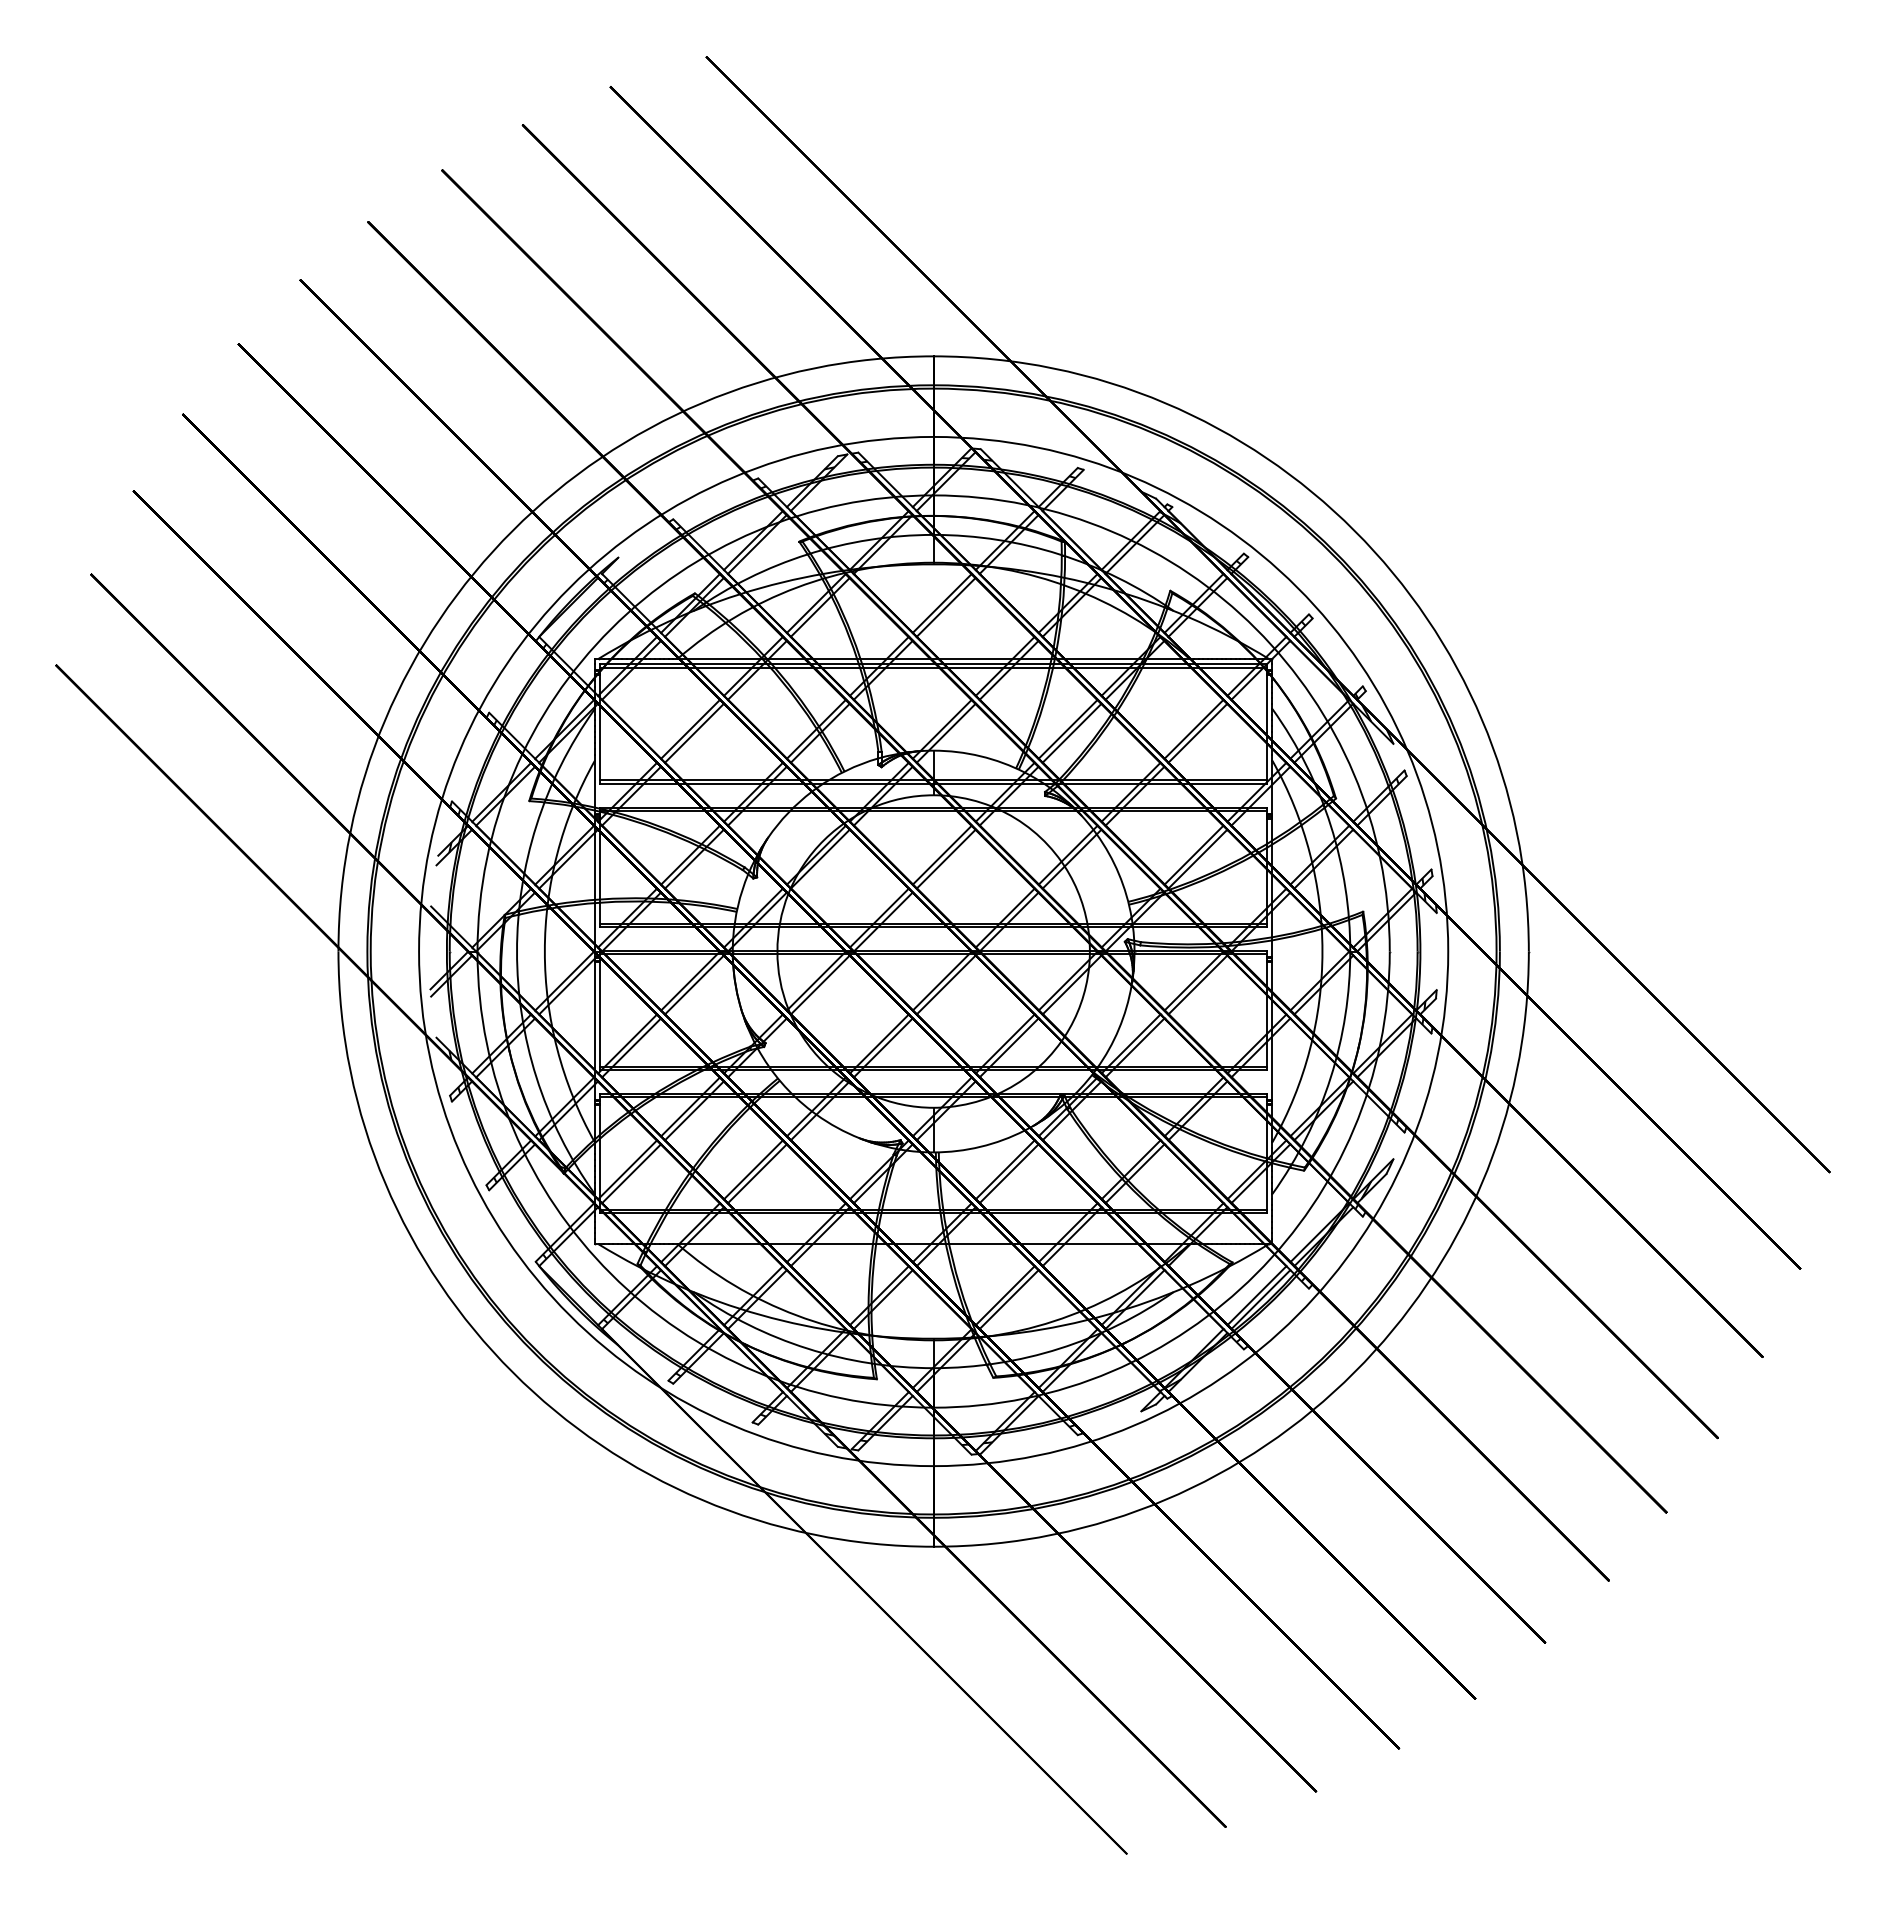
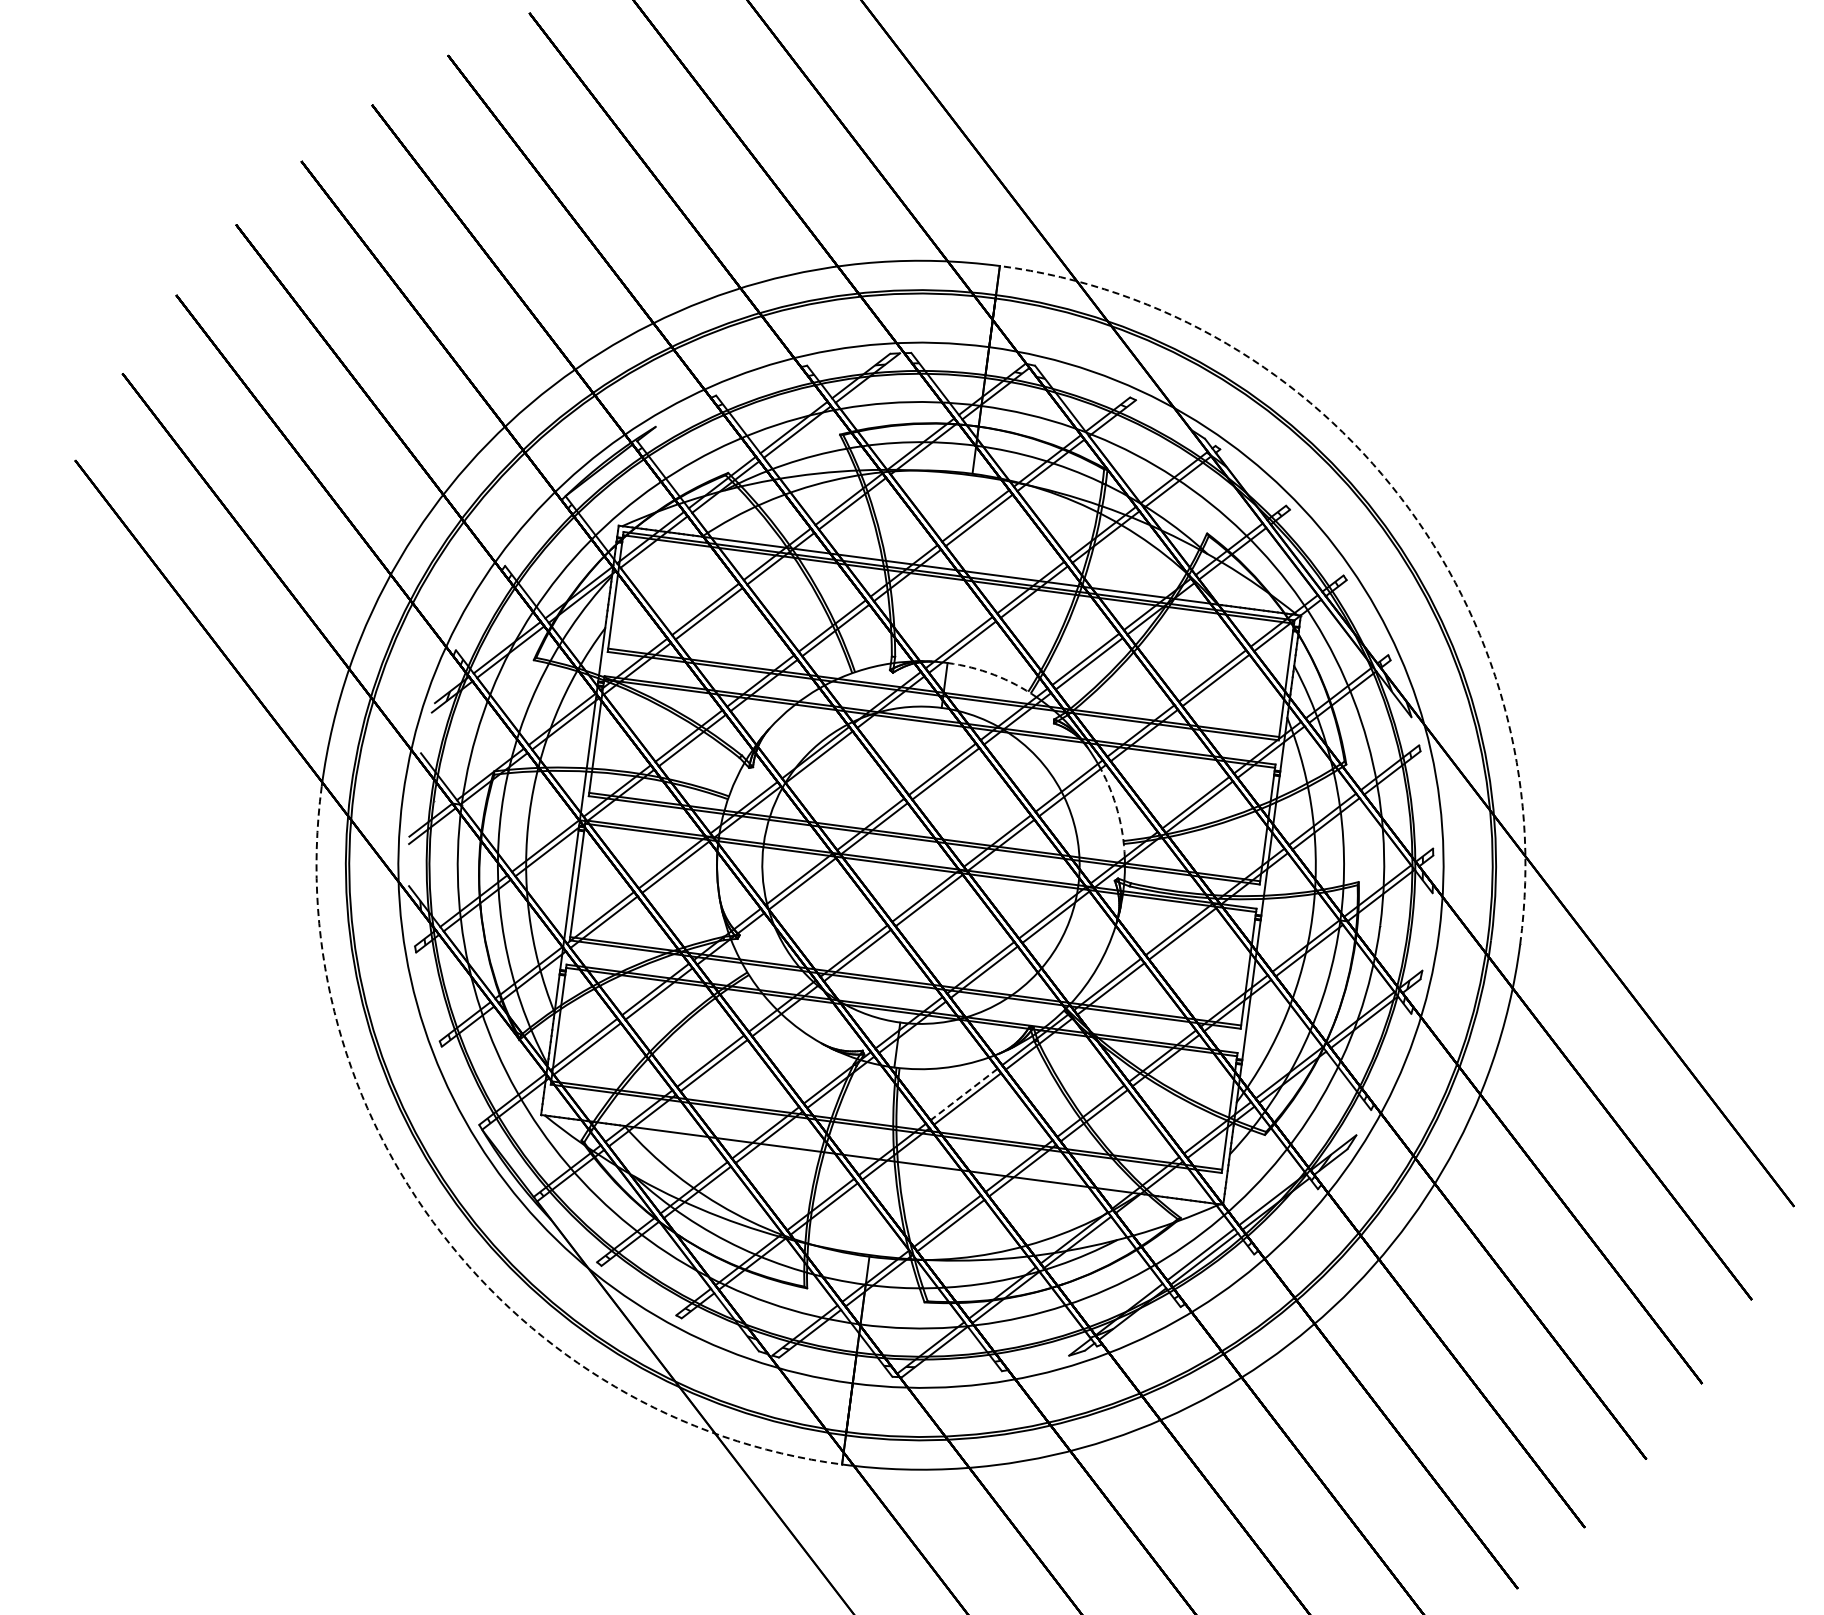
arc: (1354, 530) -> (1400, 497), solid -> dashed
arc: (980, 756) -> (994, 675), solid -> dashed
arc: (1118, 874) -> (1117, 812), solid -> dashed
line: (1005, 1169) -> (964, 1094), solid -> dashed
arc: (512, 1372) -> (441, 1233), solid -> dashed

